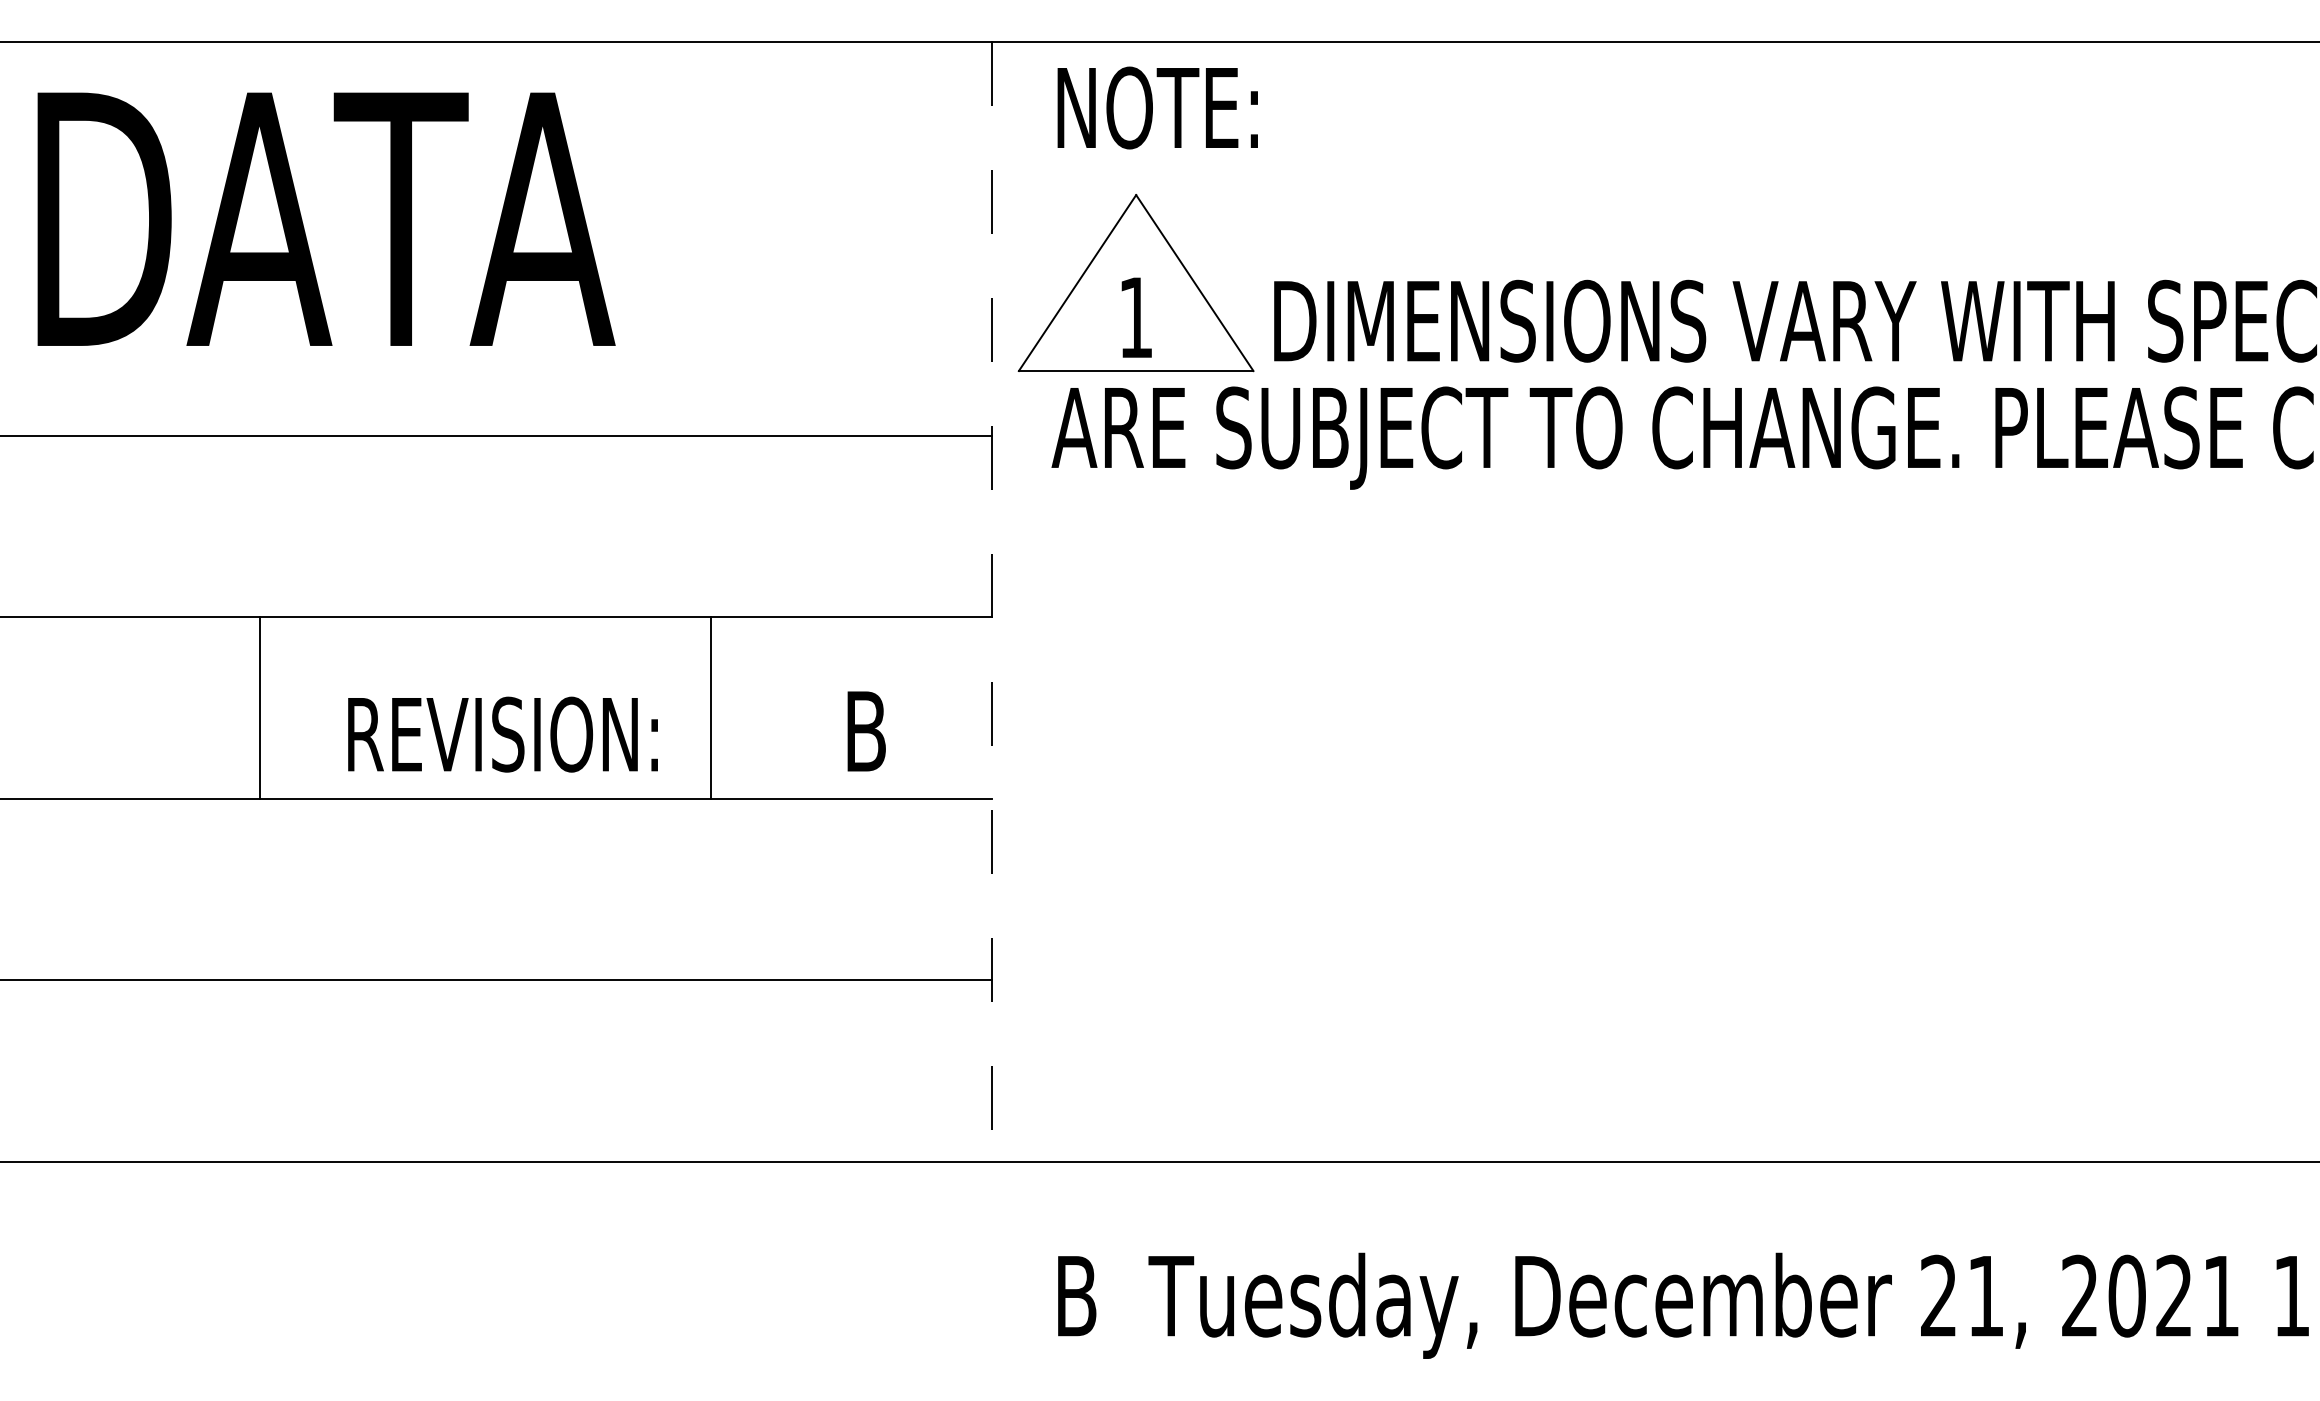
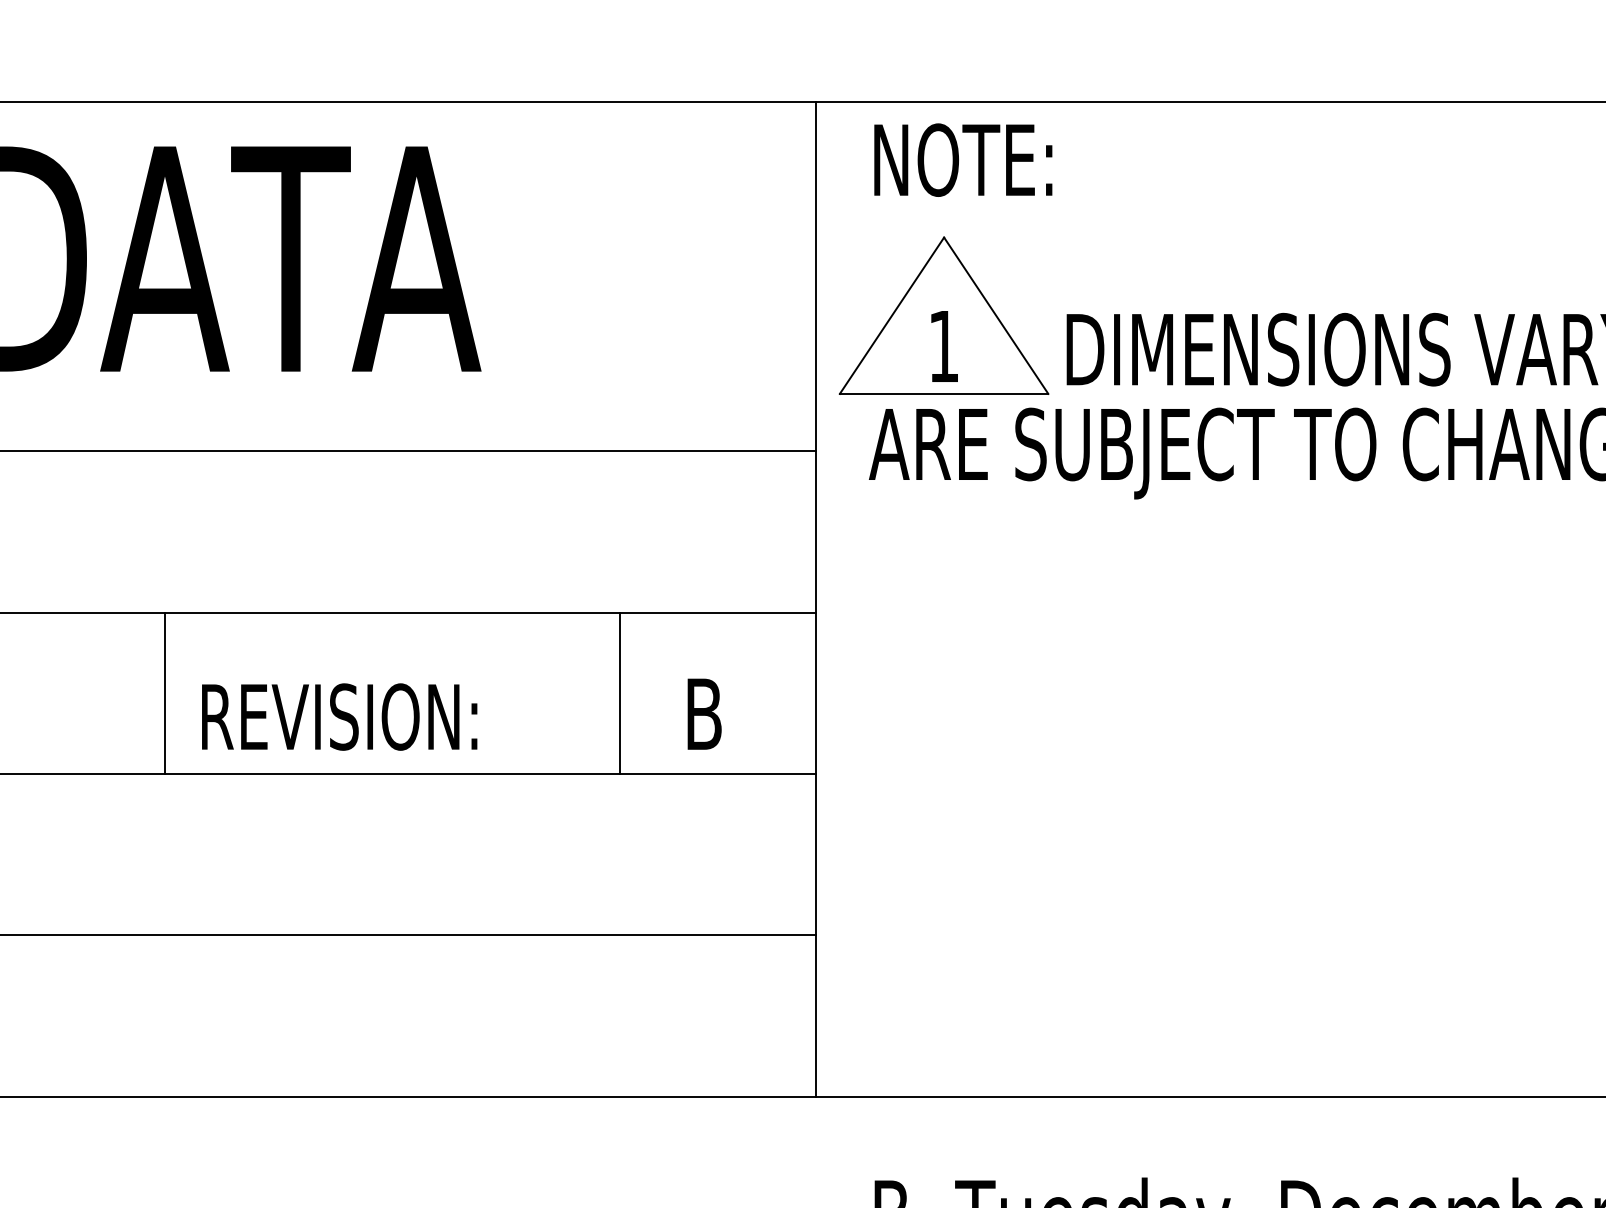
line: (991, 601) -> (815, 598), dashed -> solid
line: (711, 707) -> (620, 692), moved
text: (502, 734) -> (339, 716), moved

